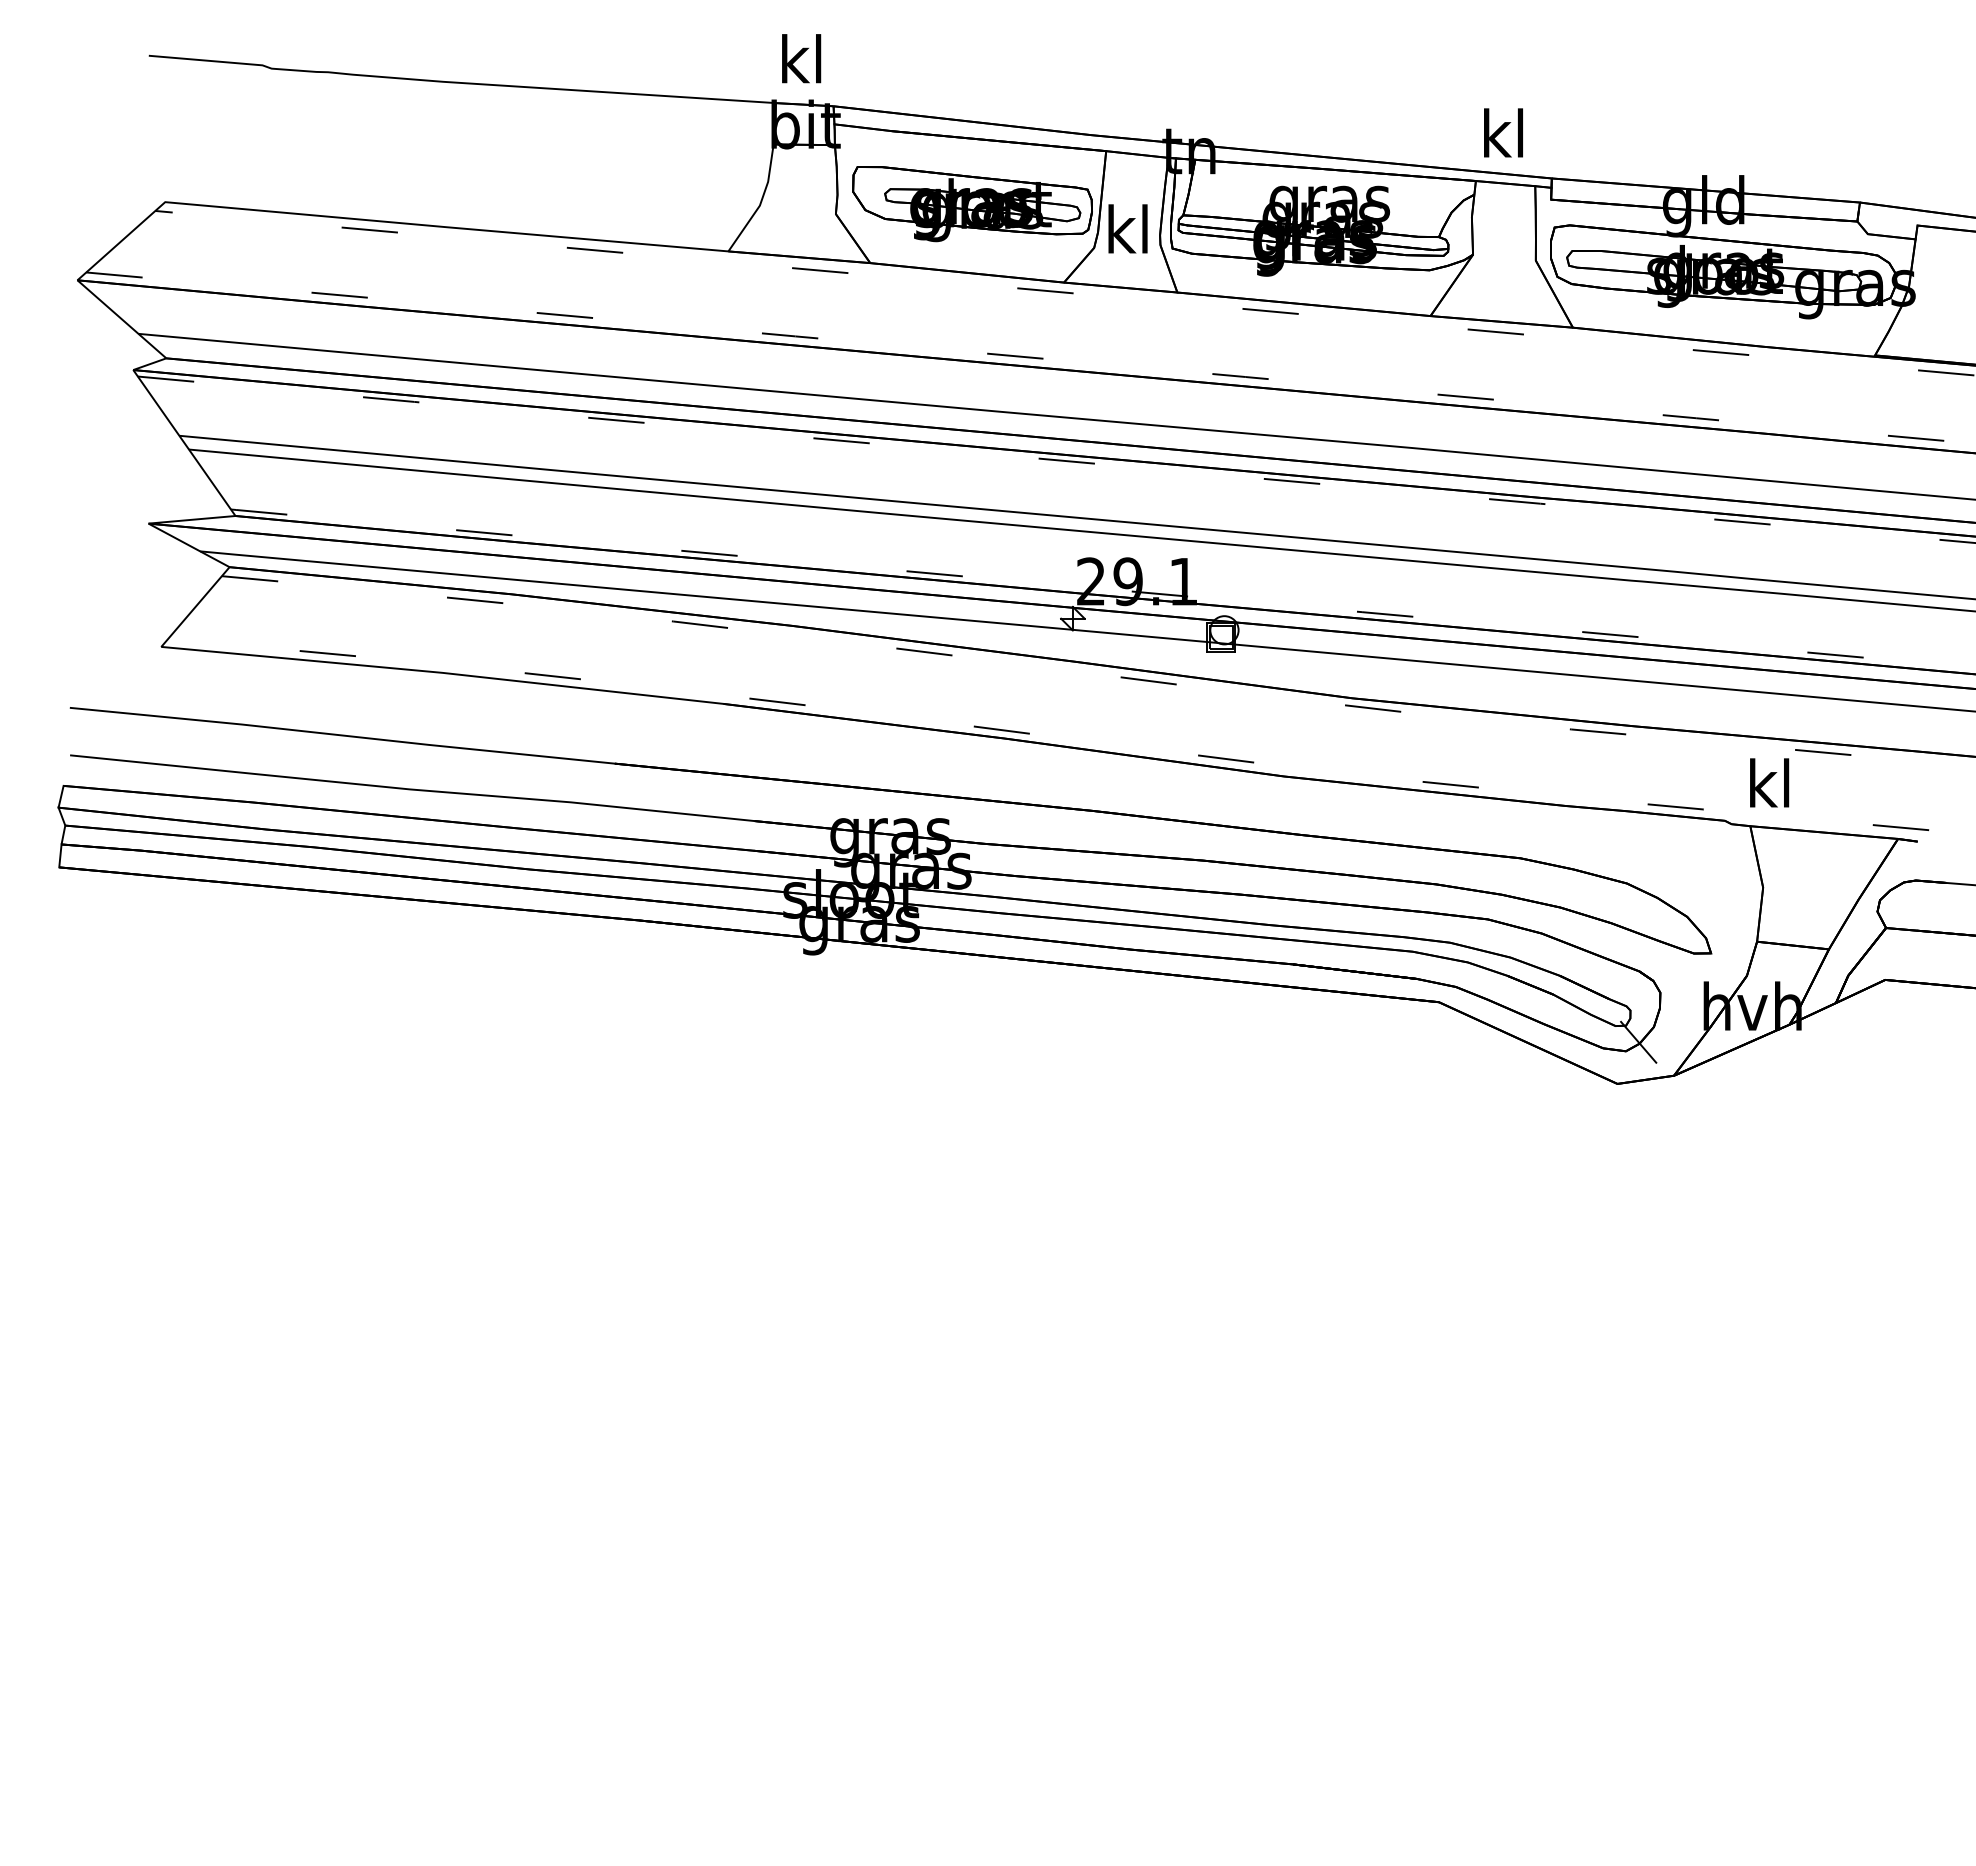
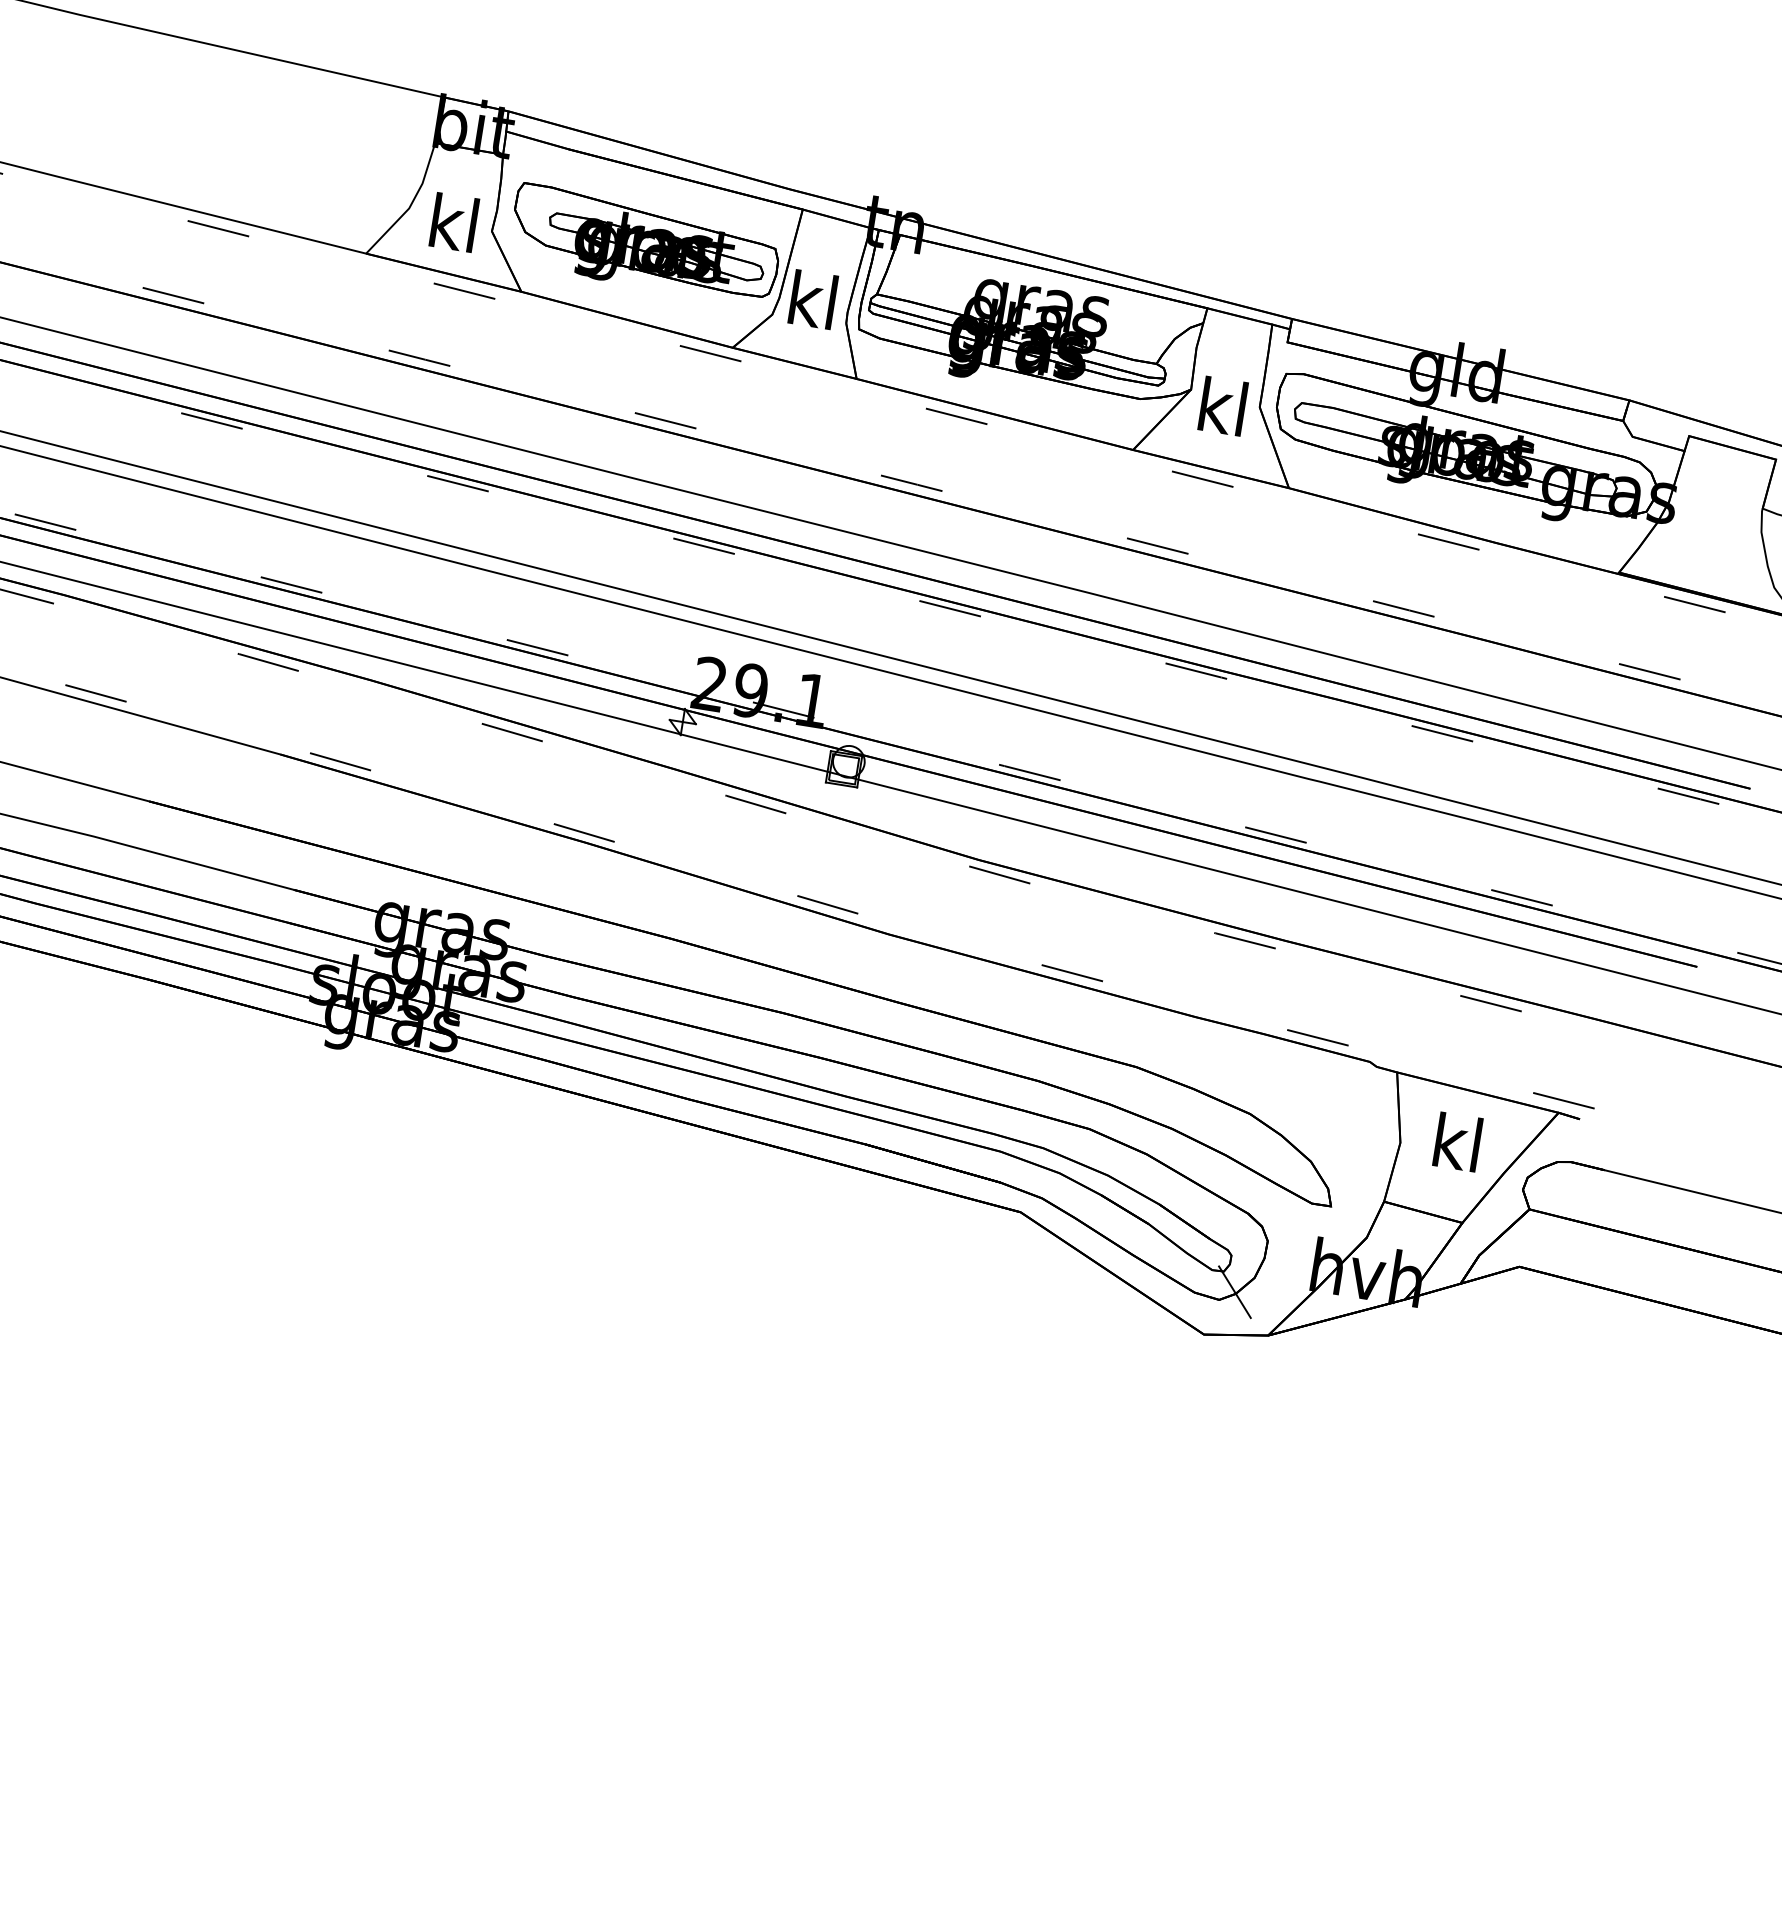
text: (801, 58) -> (454, 222), moved
text: (1503, 132) -> (1223, 405), moved
text: (1769, 782) -> (1457, 1141), moved

